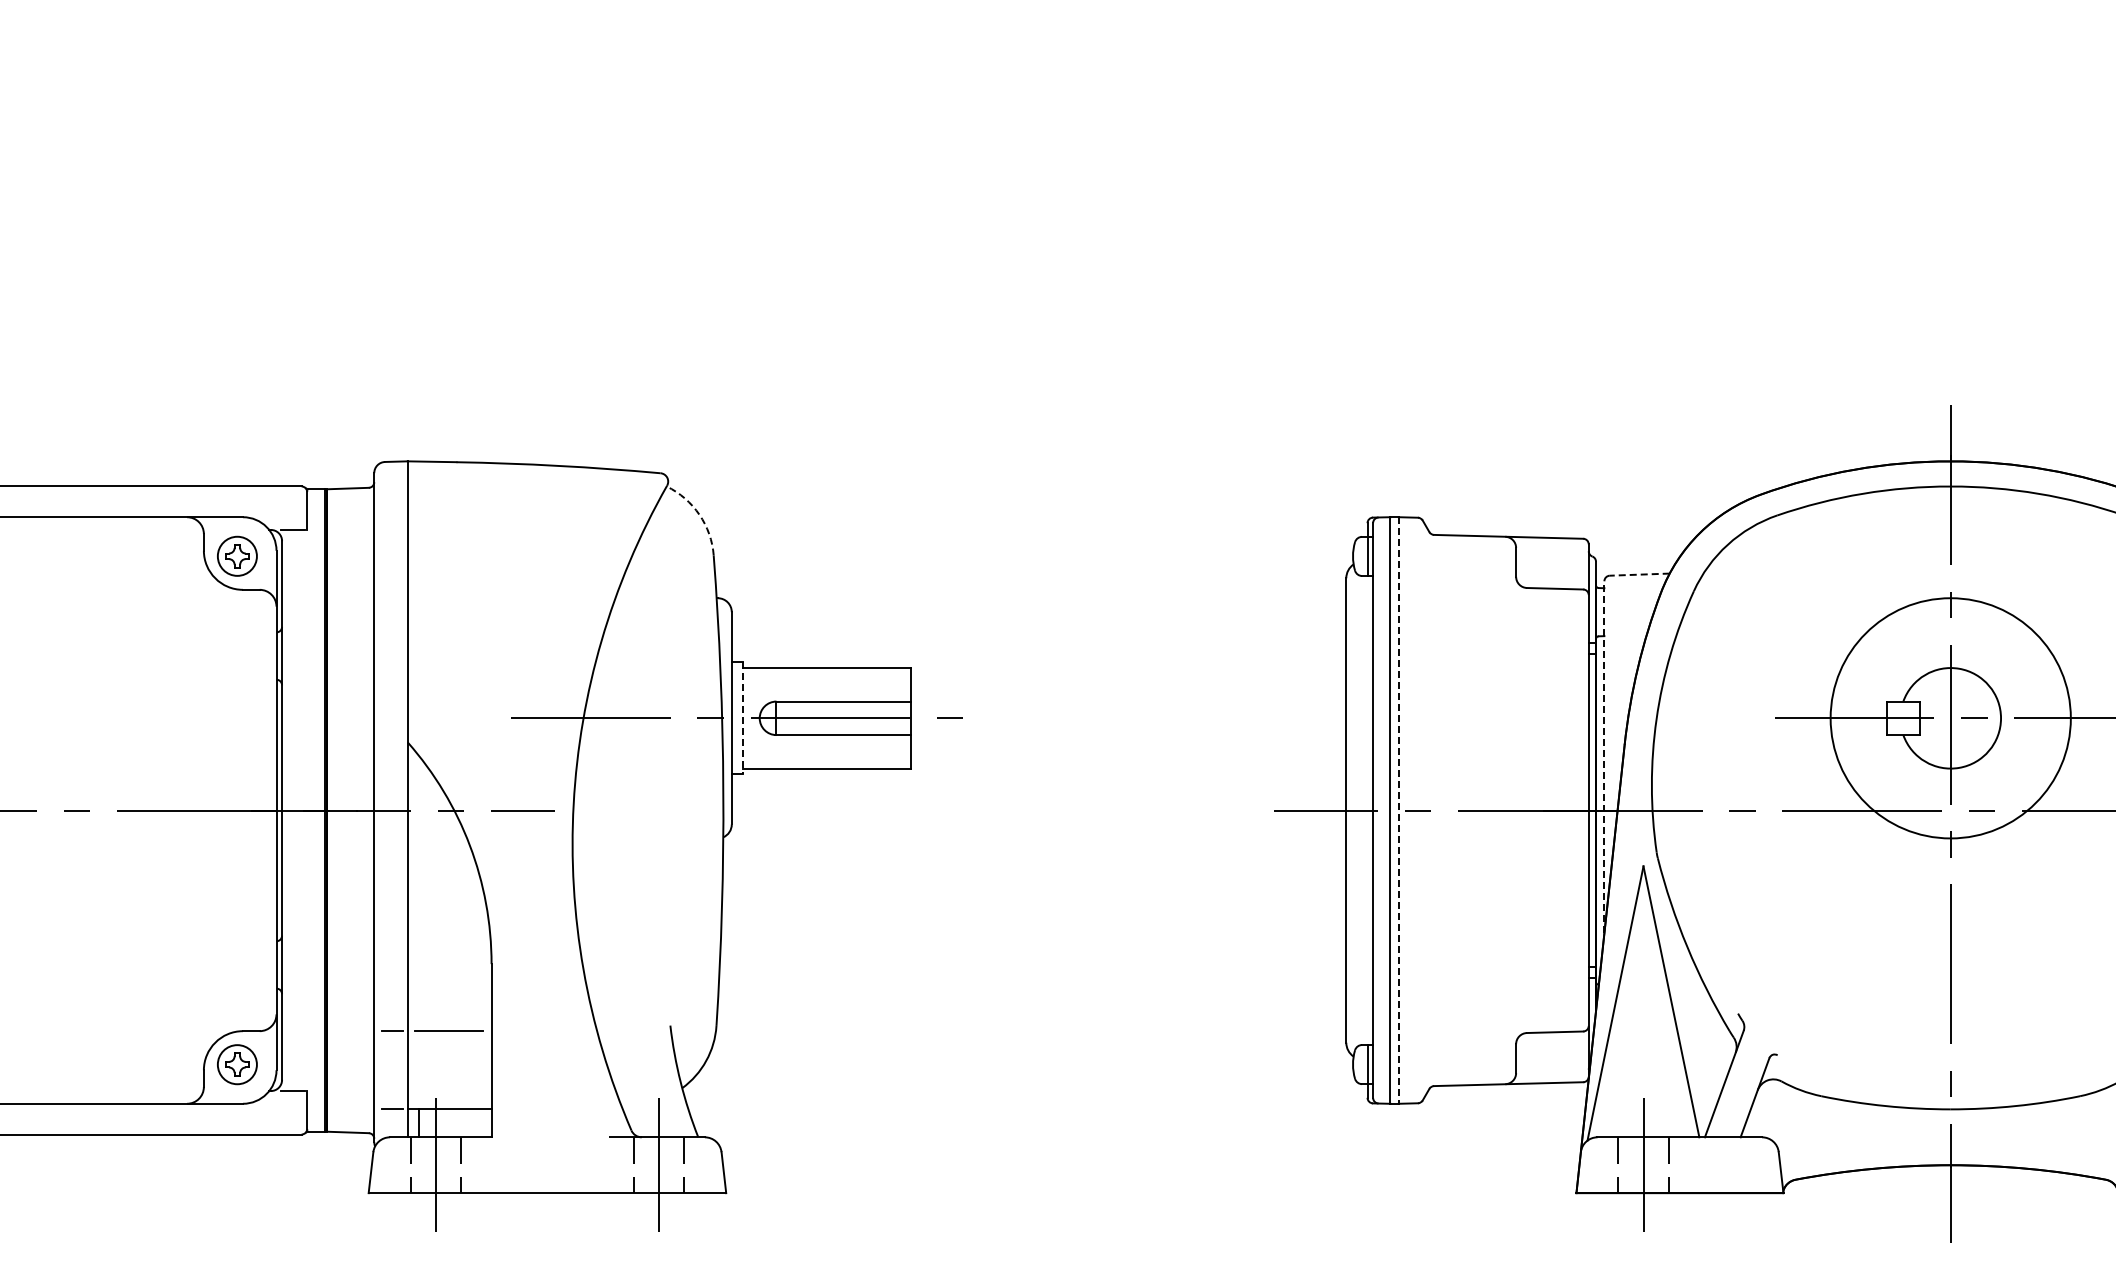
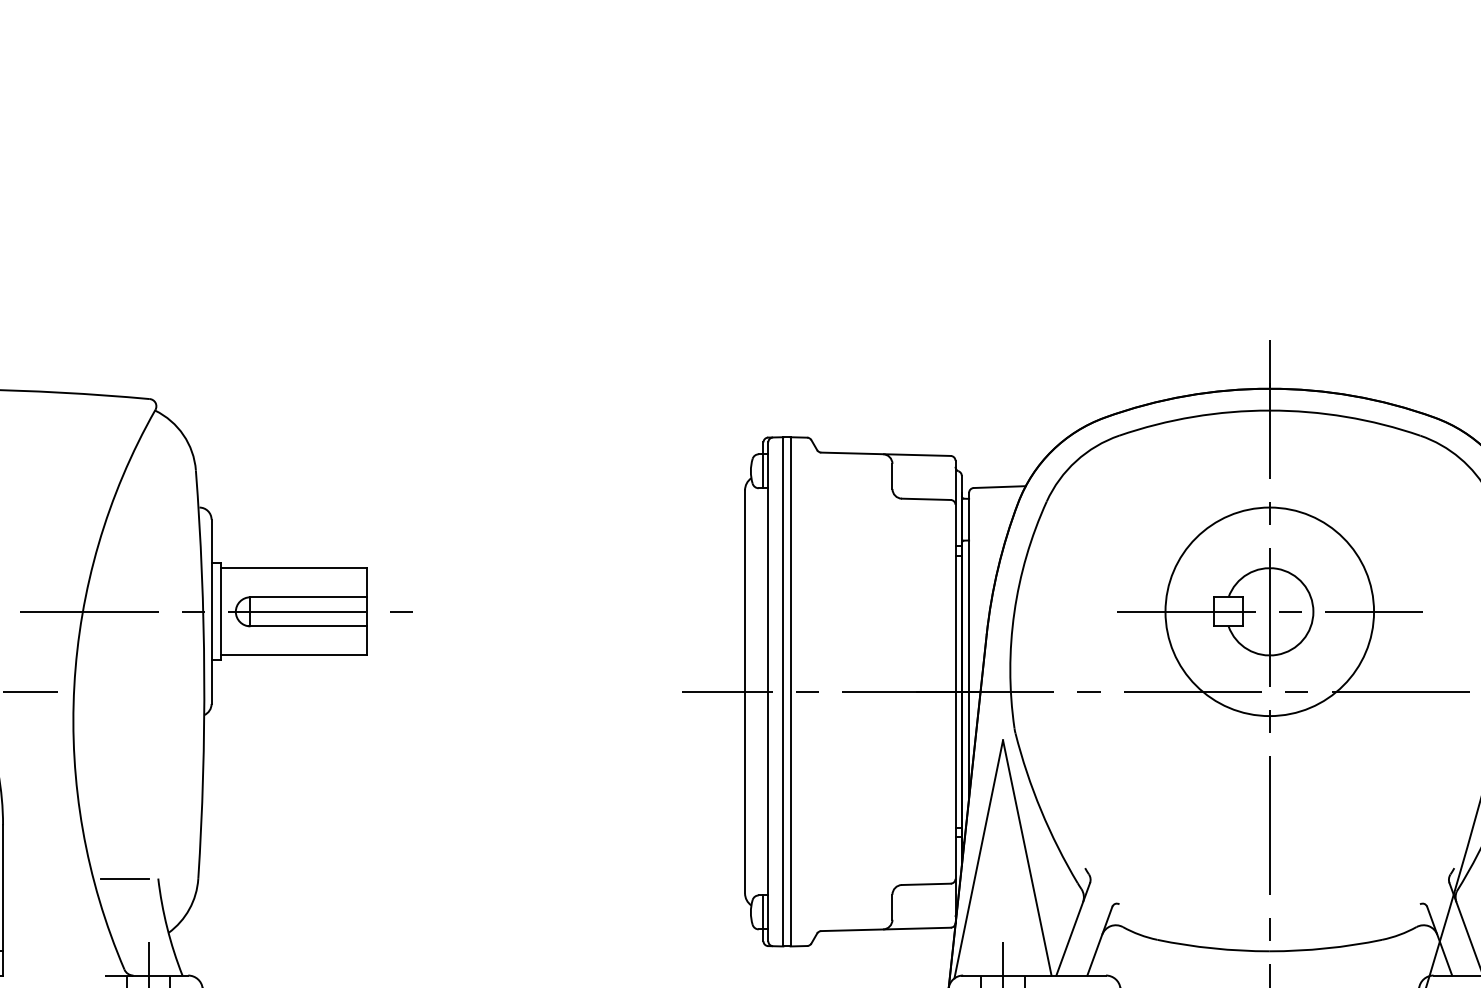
arc: (699, 514) -> (183, 434), dashed -> solid
line: (1639, 574) -> (999, 486), dashed -> solid
line: (742, 718) -> (220, 611), dashed -> solid
line: (1604, 756) -> (969, 644), dashed -> solid
line: (1398, 811) -> (790, 692), dashed -> solid
line: (631, 1025) -> (124, 878), added

